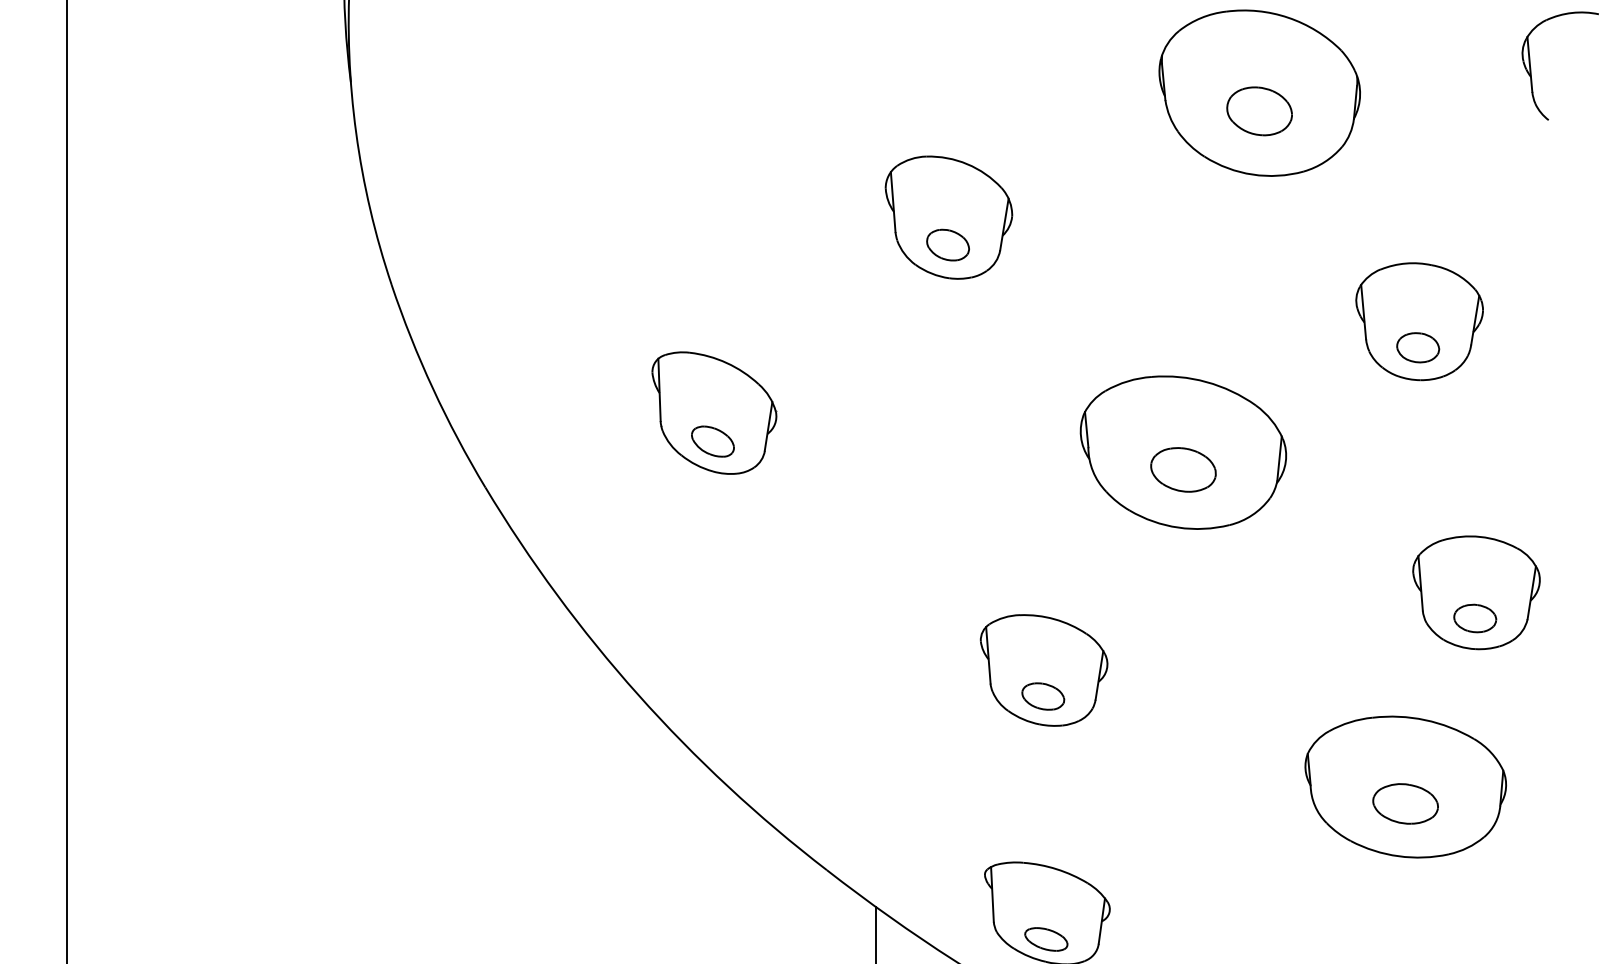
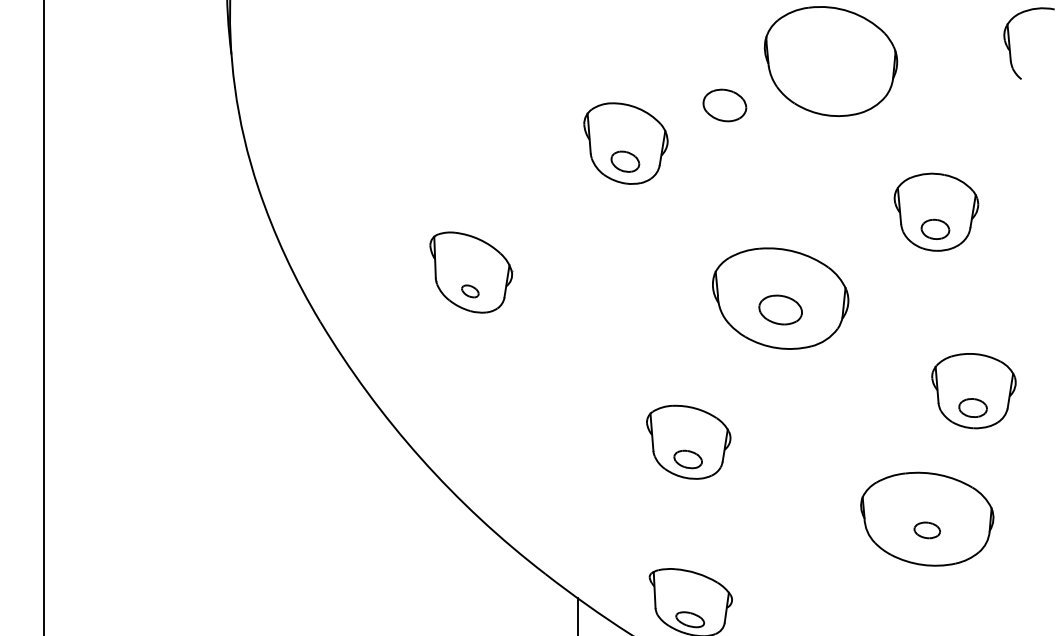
part: (1259, 111) -> (724, 105), moved
part: (713, 441) -> (470, 291), size x0.6
part: (1406, 804) -> (927, 530), size x0.6

